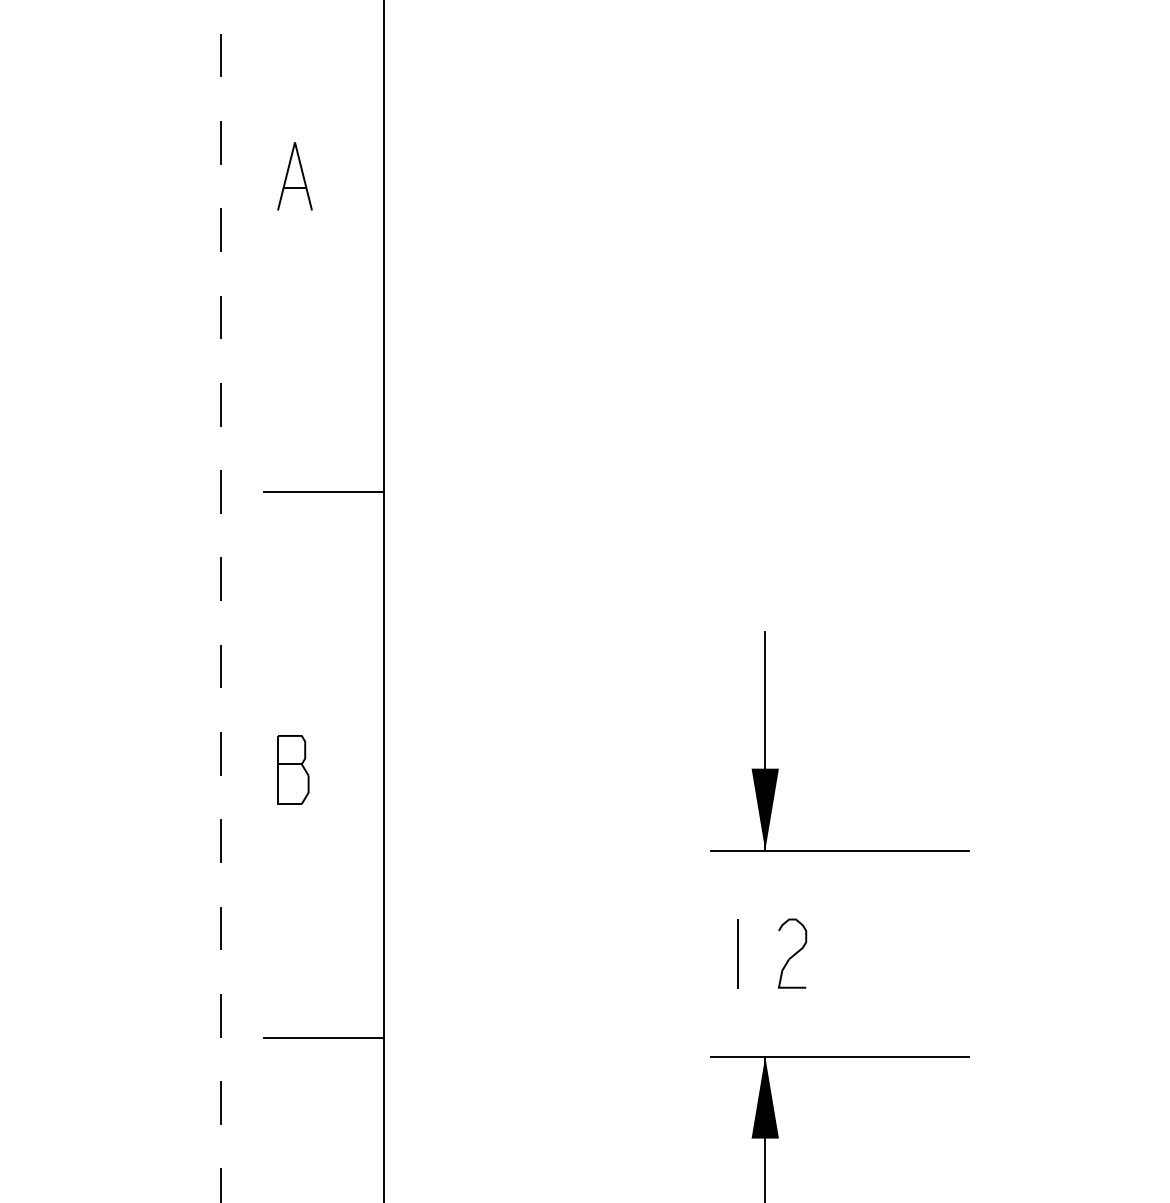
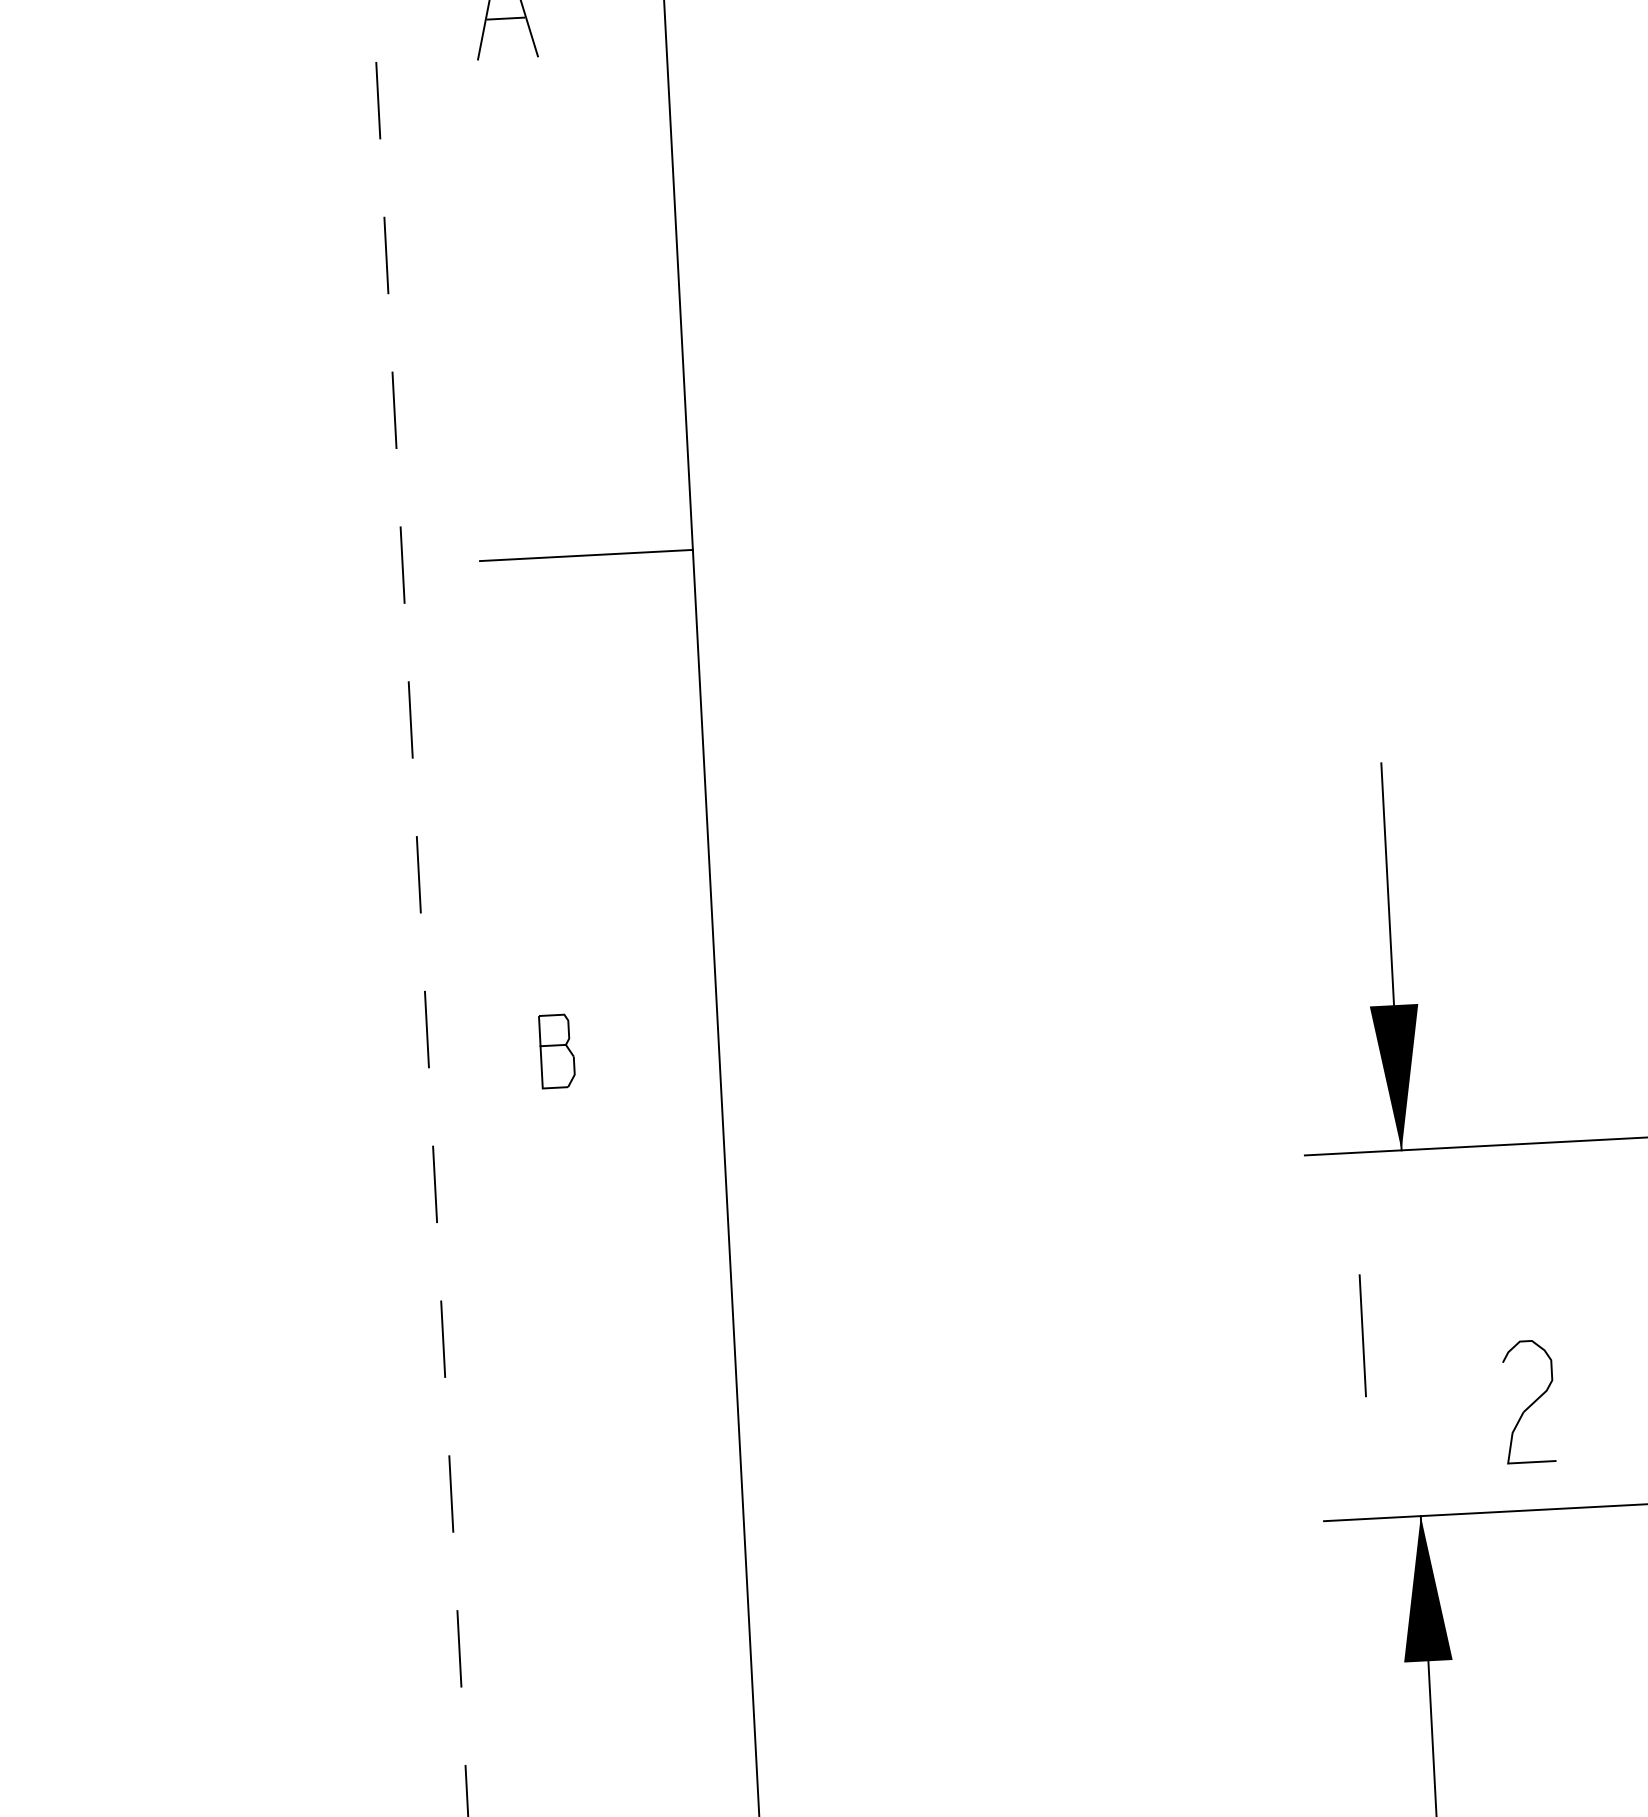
part: (293, 769) -> (557, 1050), size x0.6
part: (792, 953) -> (1529, 1401), moved
line: (324, 1037) -> (637, 1522), removed

